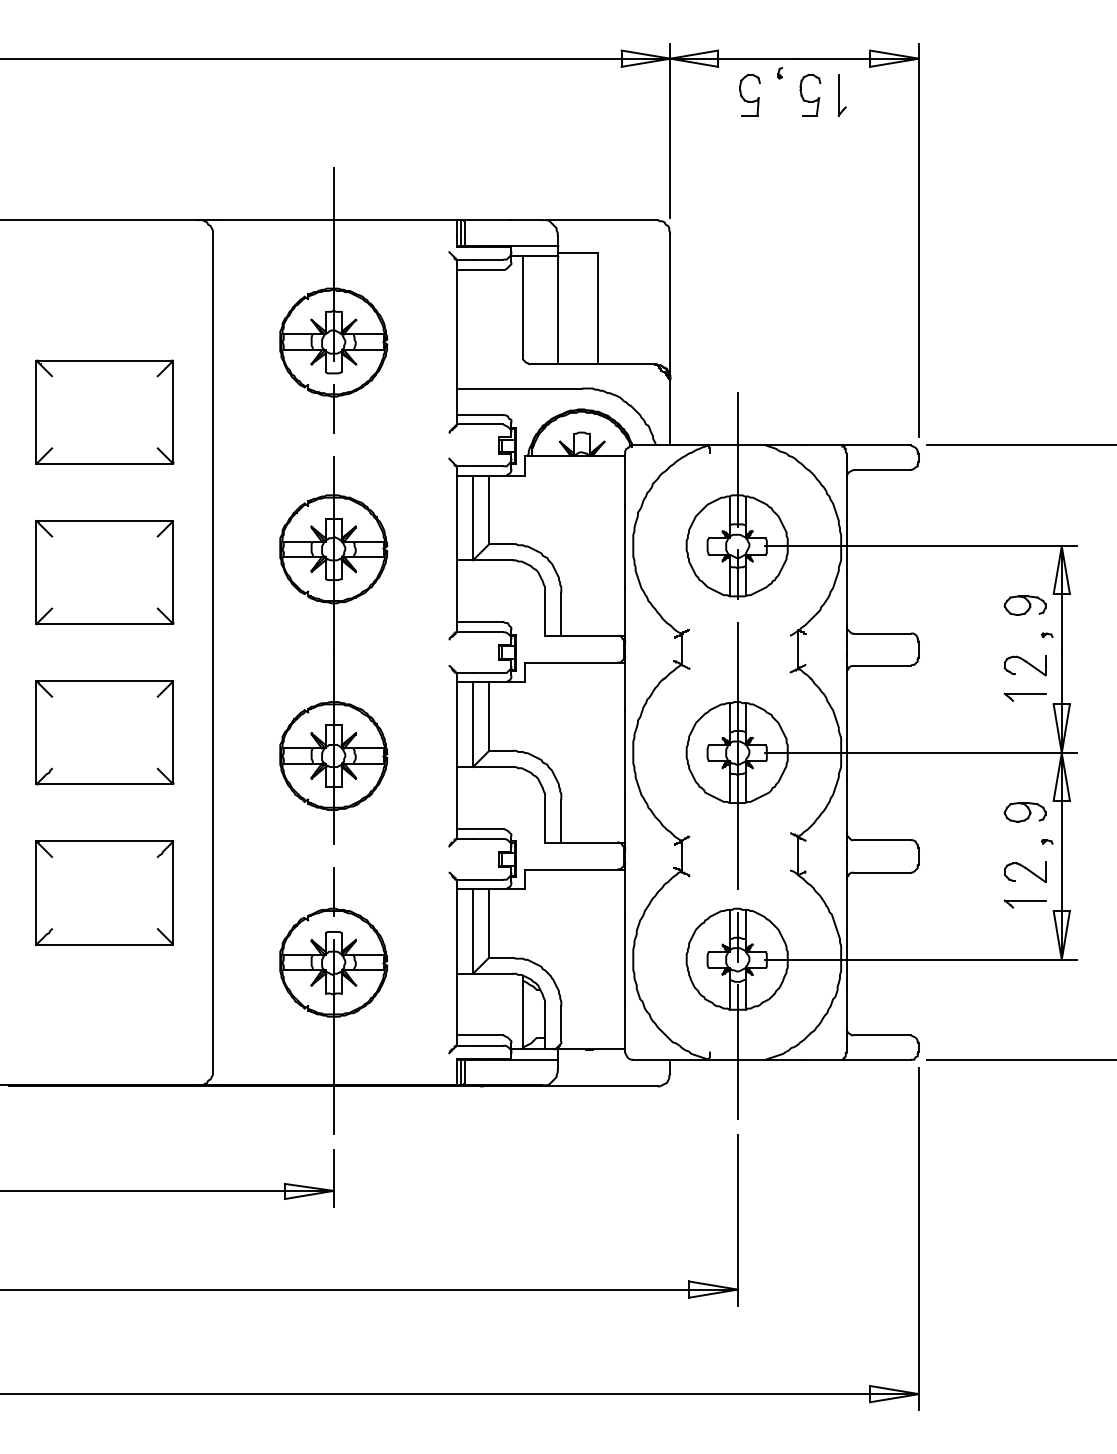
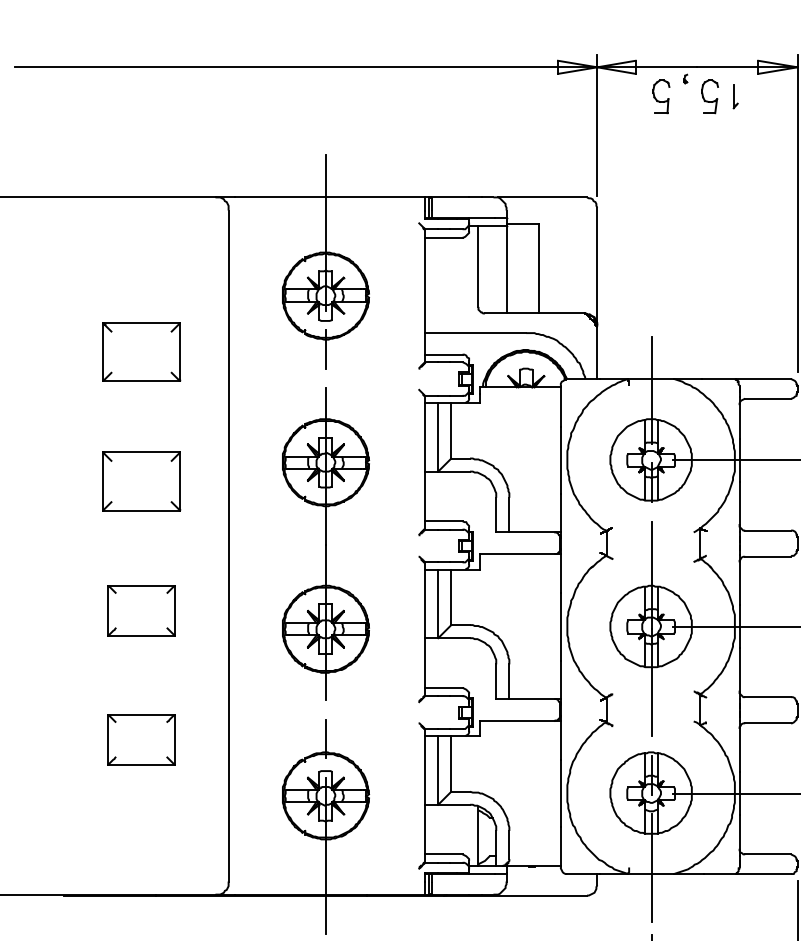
part: (841, 95) -> (735, 96), size x0.7
part: (104, 411) -> (141, 351), size x0.7
part: (104, 572) -> (141, 481), size x0.7
part: (104, 732) -> (141, 610), size x0.6
part: (104, 892) -> (141, 739), size x0.6

